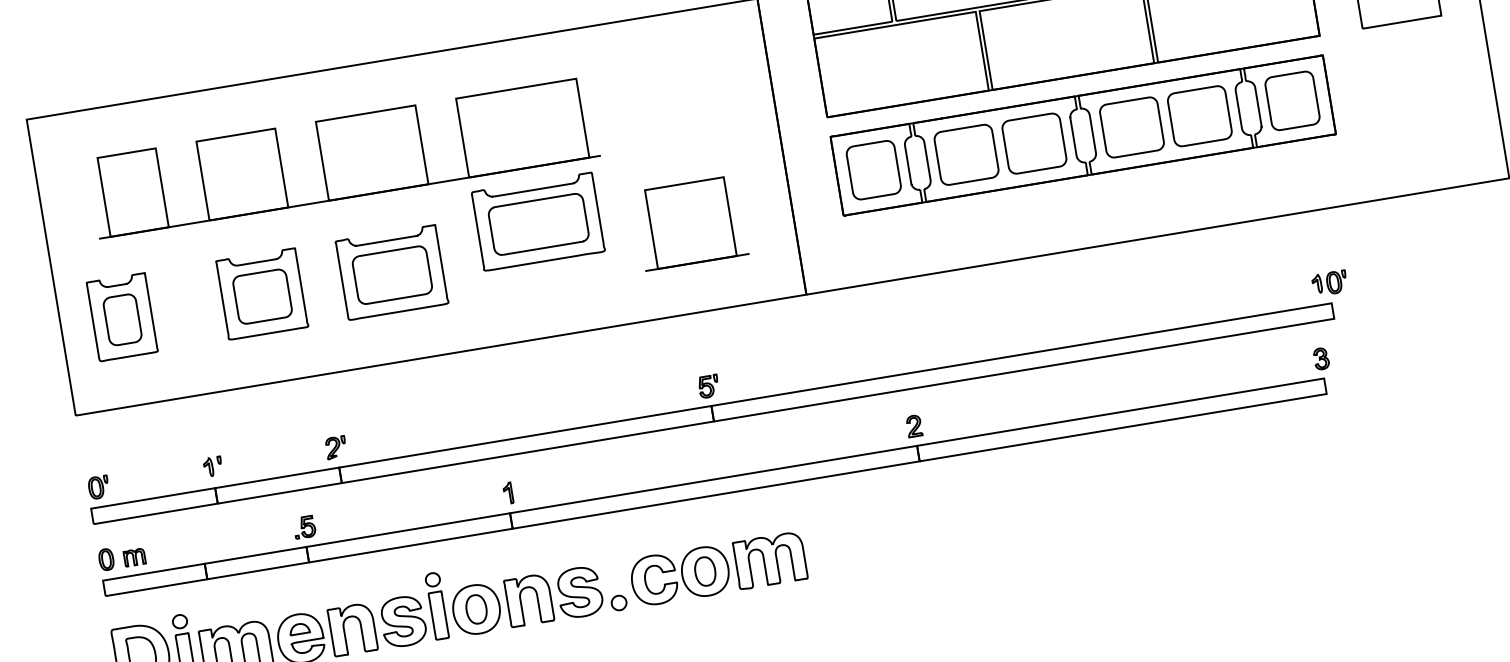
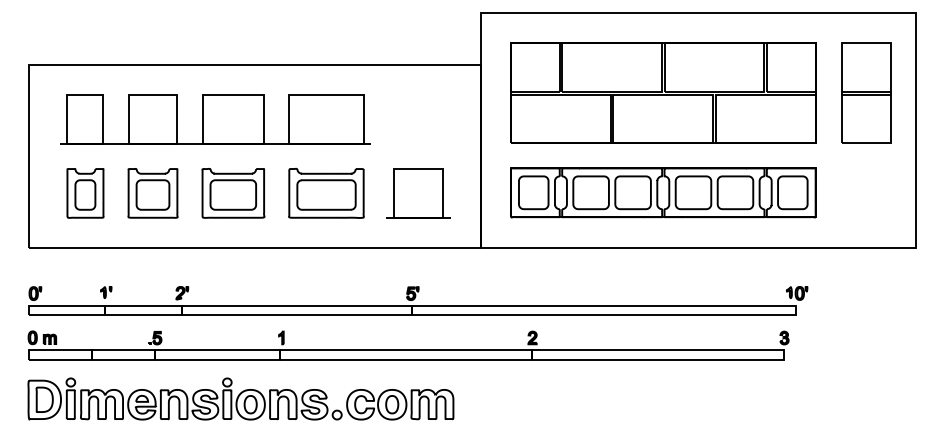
part: (1083, 135) -> (663, 192), moved
part: (538, 221) -> (326, 193), moved
part: (122, 317) -> (85, 193), moved

